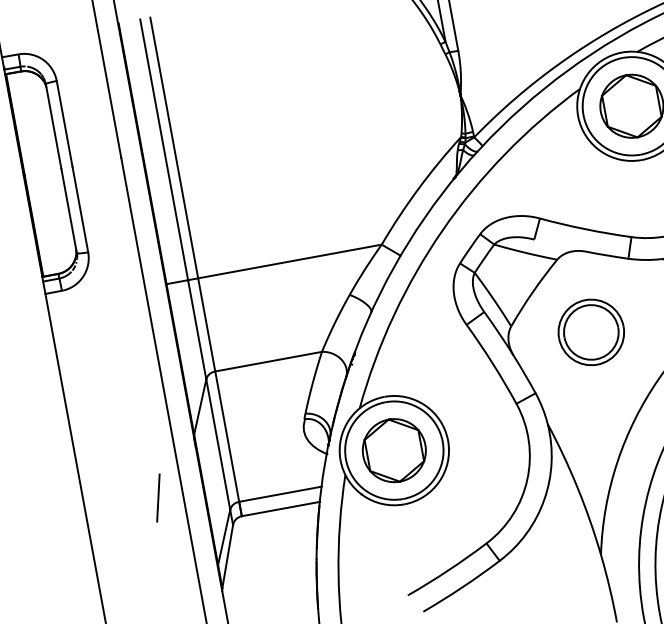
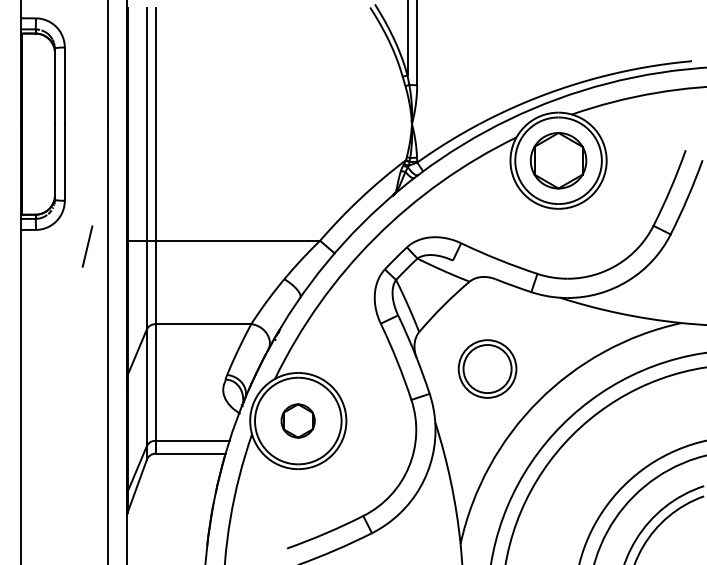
part: (591, 331) -> (487, 368), moved
part: (393, 450) -> (297, 420), size x0.6
line: (158, 497) -> (87, 246), moved

